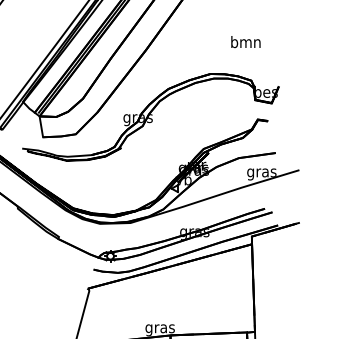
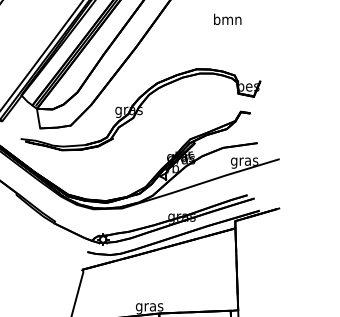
text: (245, 42) -> (227, 19), moved

